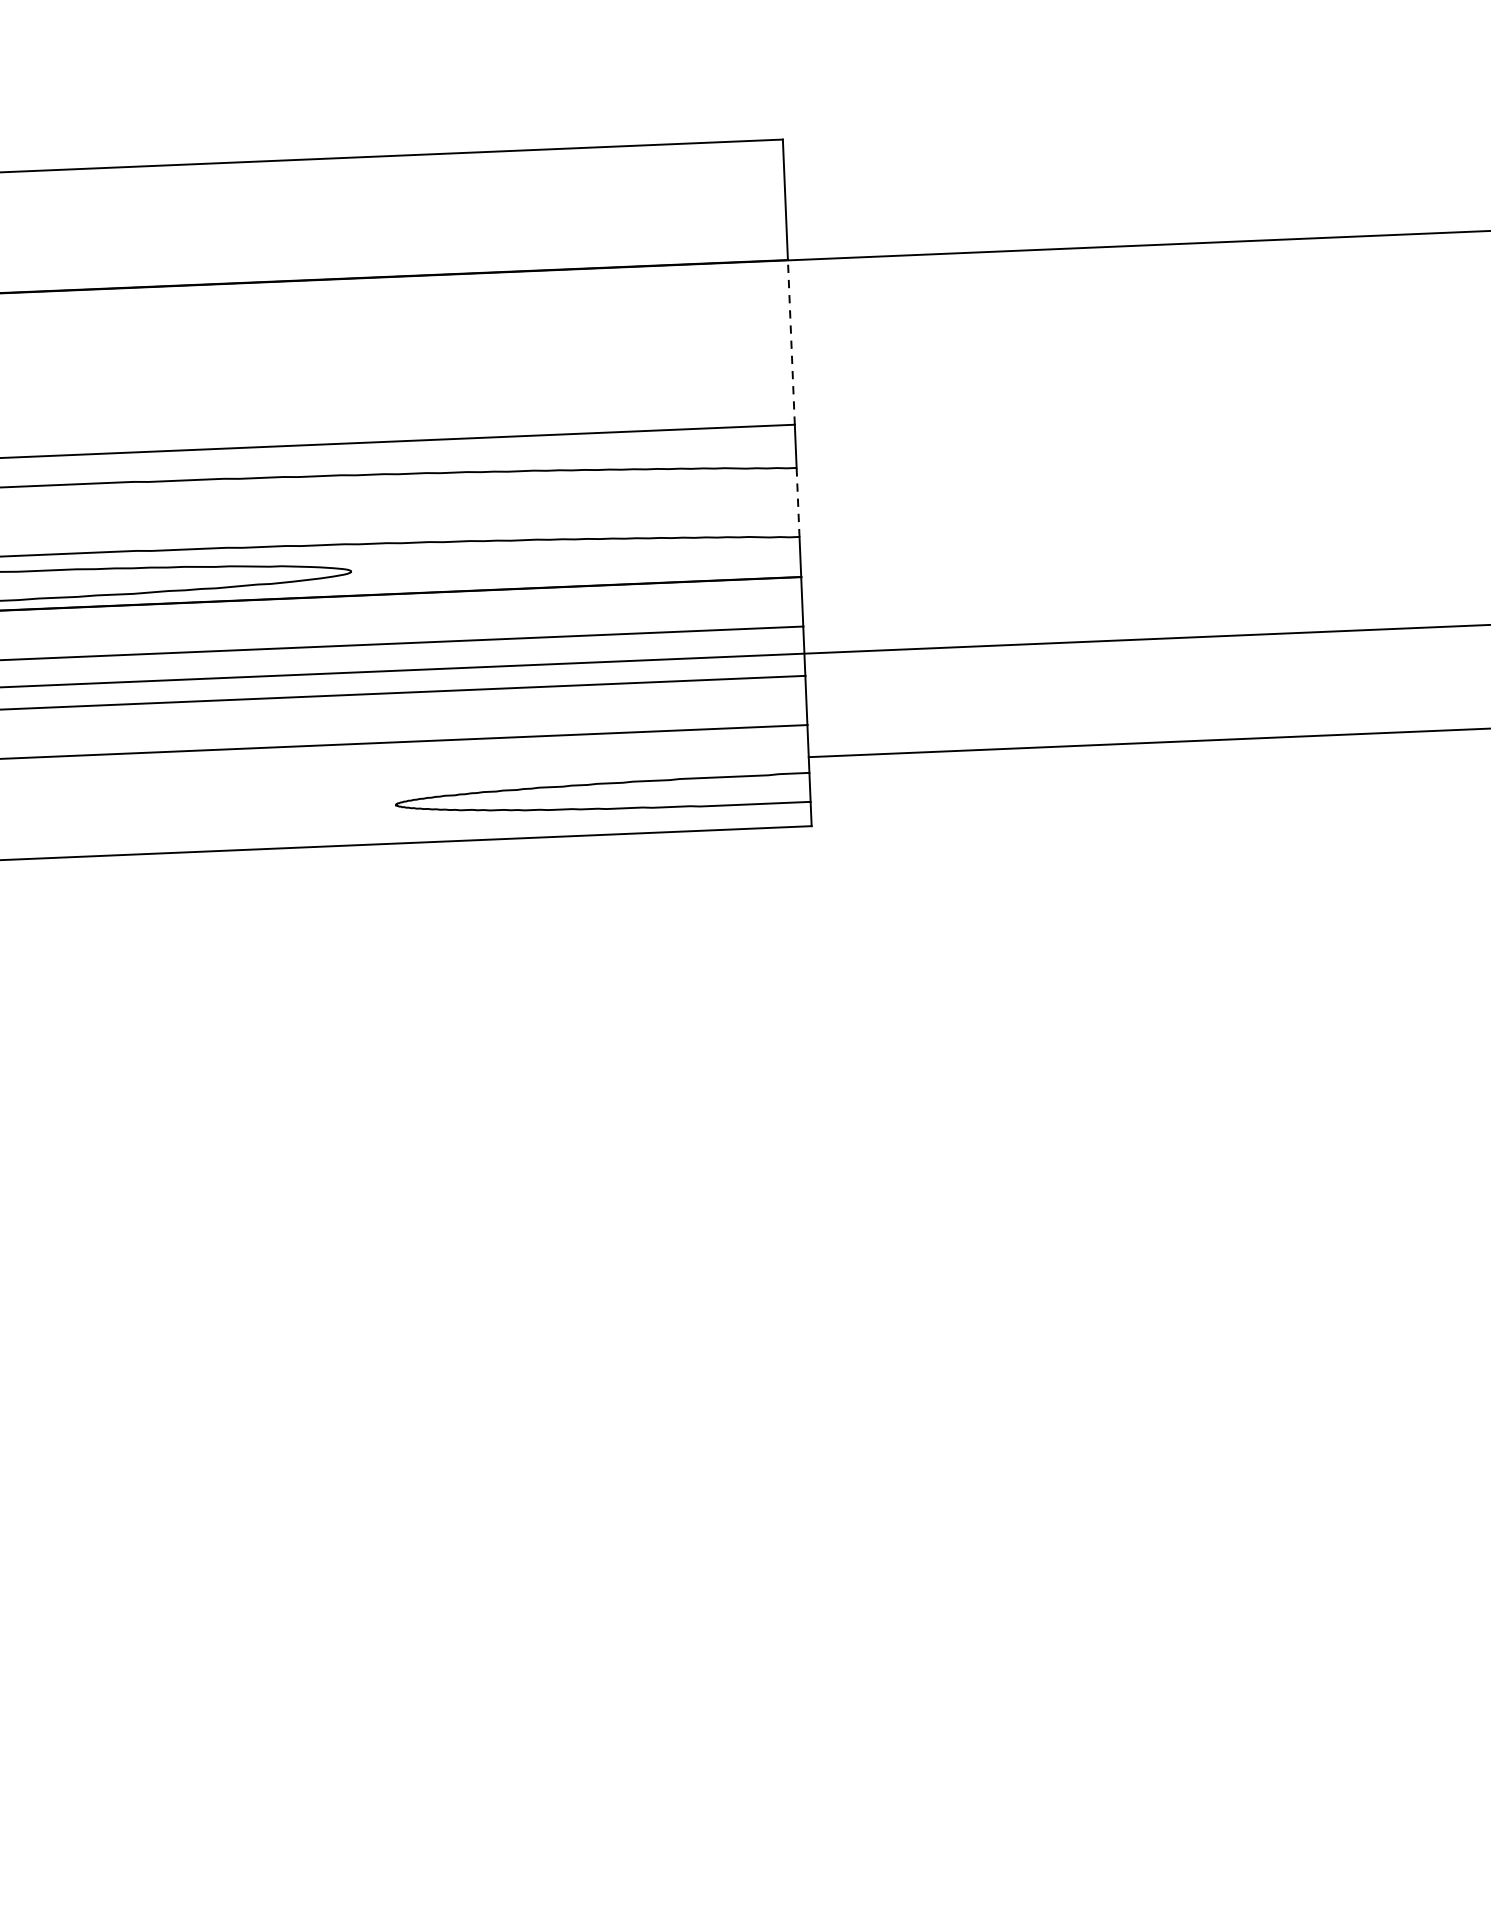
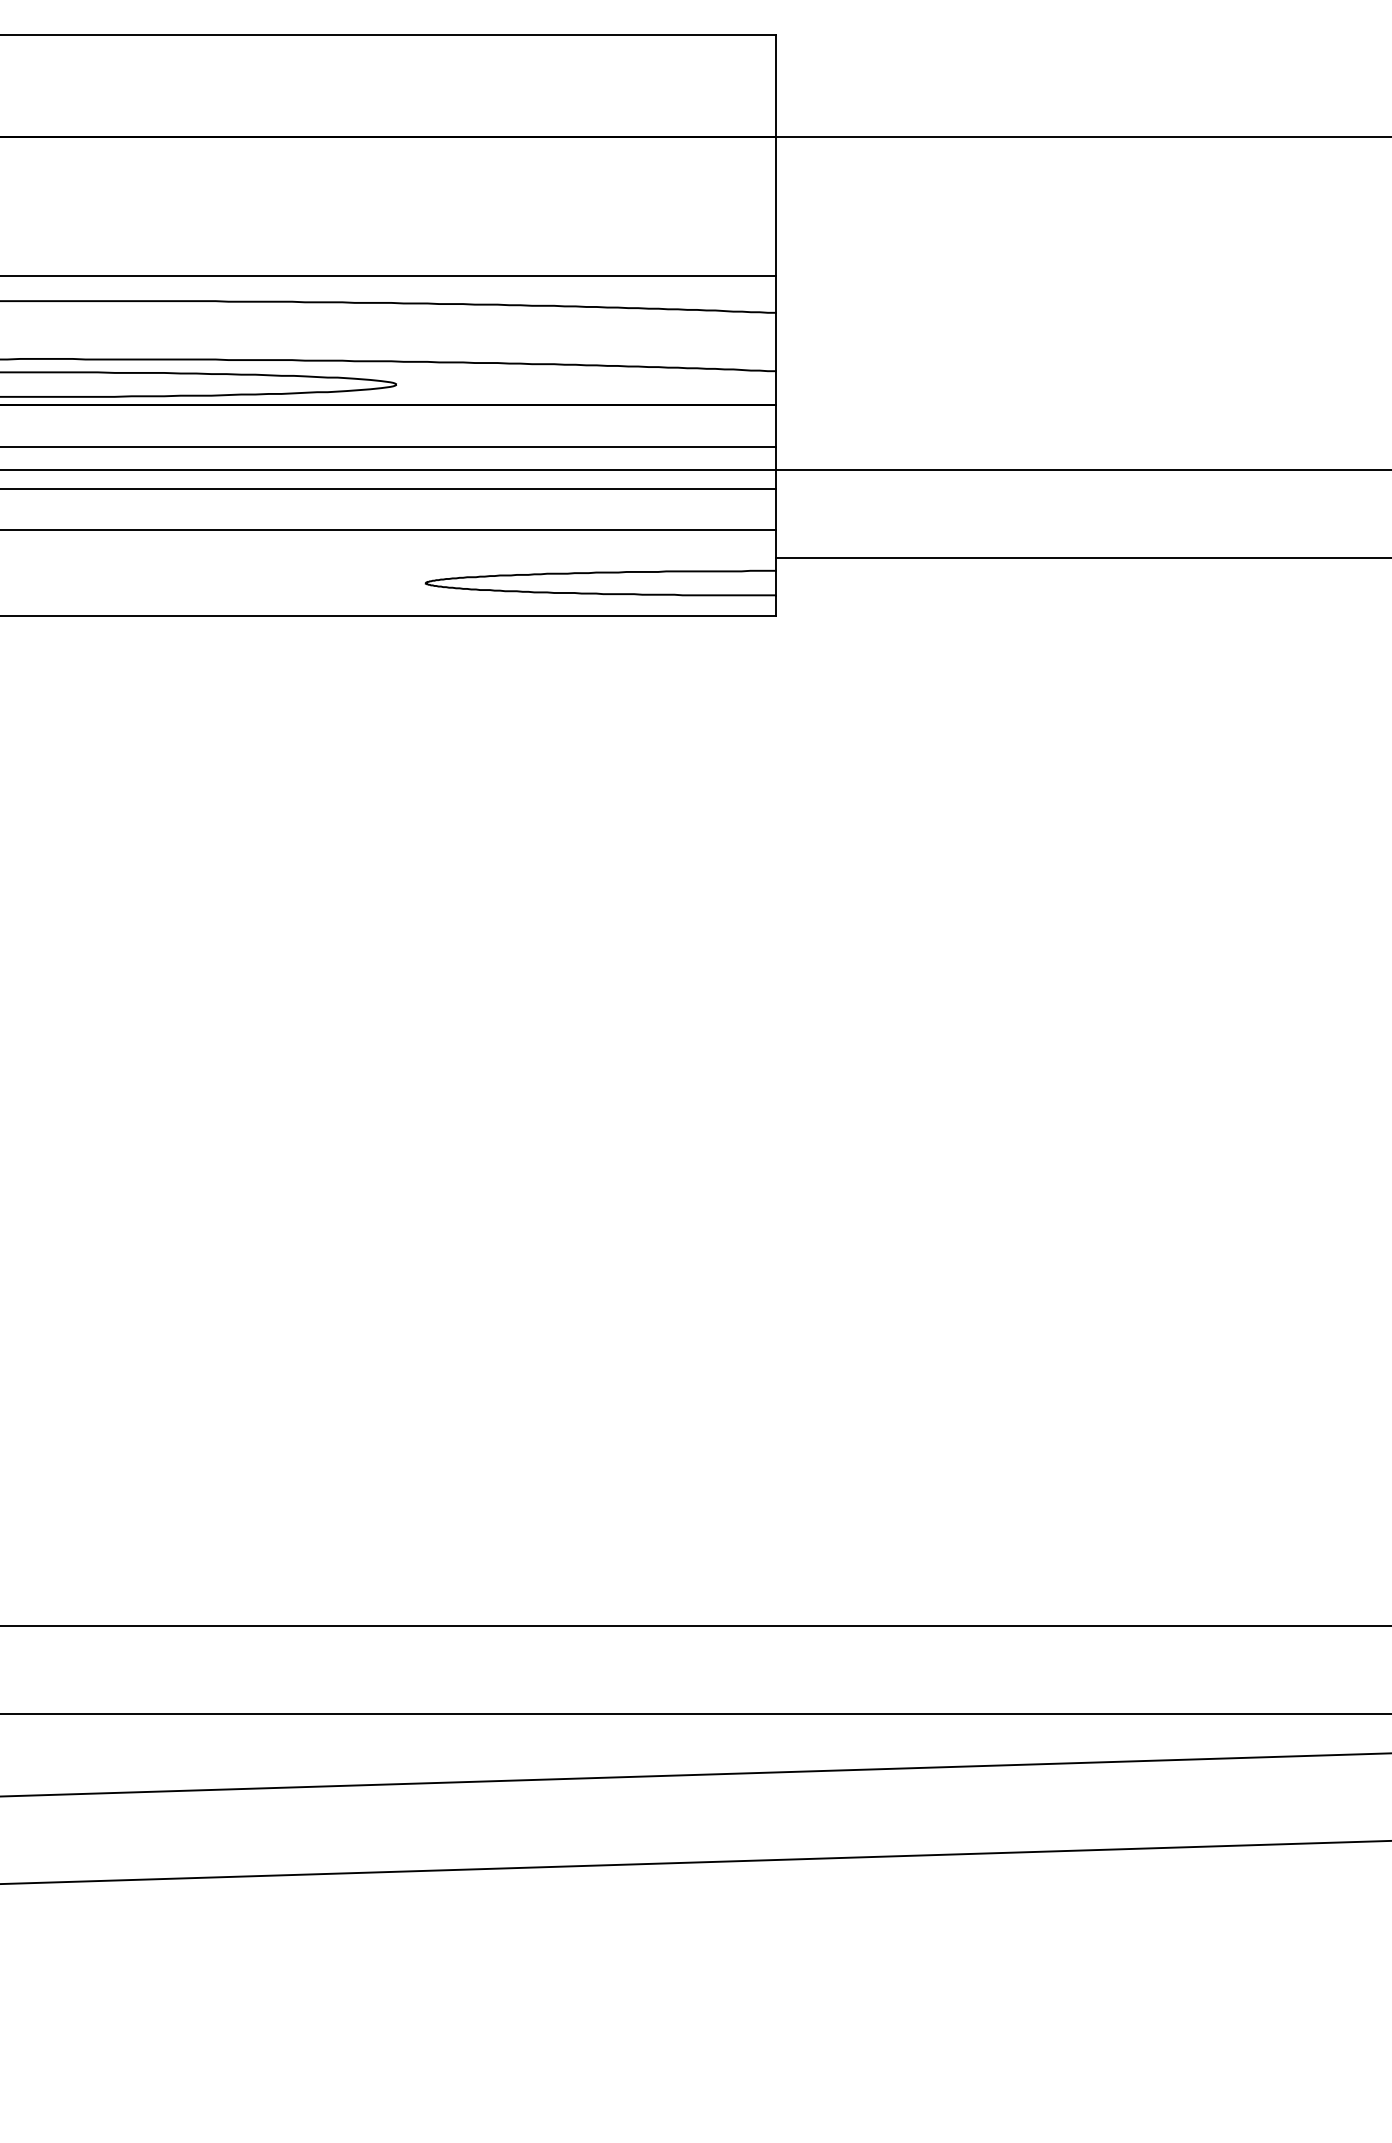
line: (791, 342) -> (776, 206), dashed -> solid
line: (798, 502) -> (776, 342), dashed -> solid

